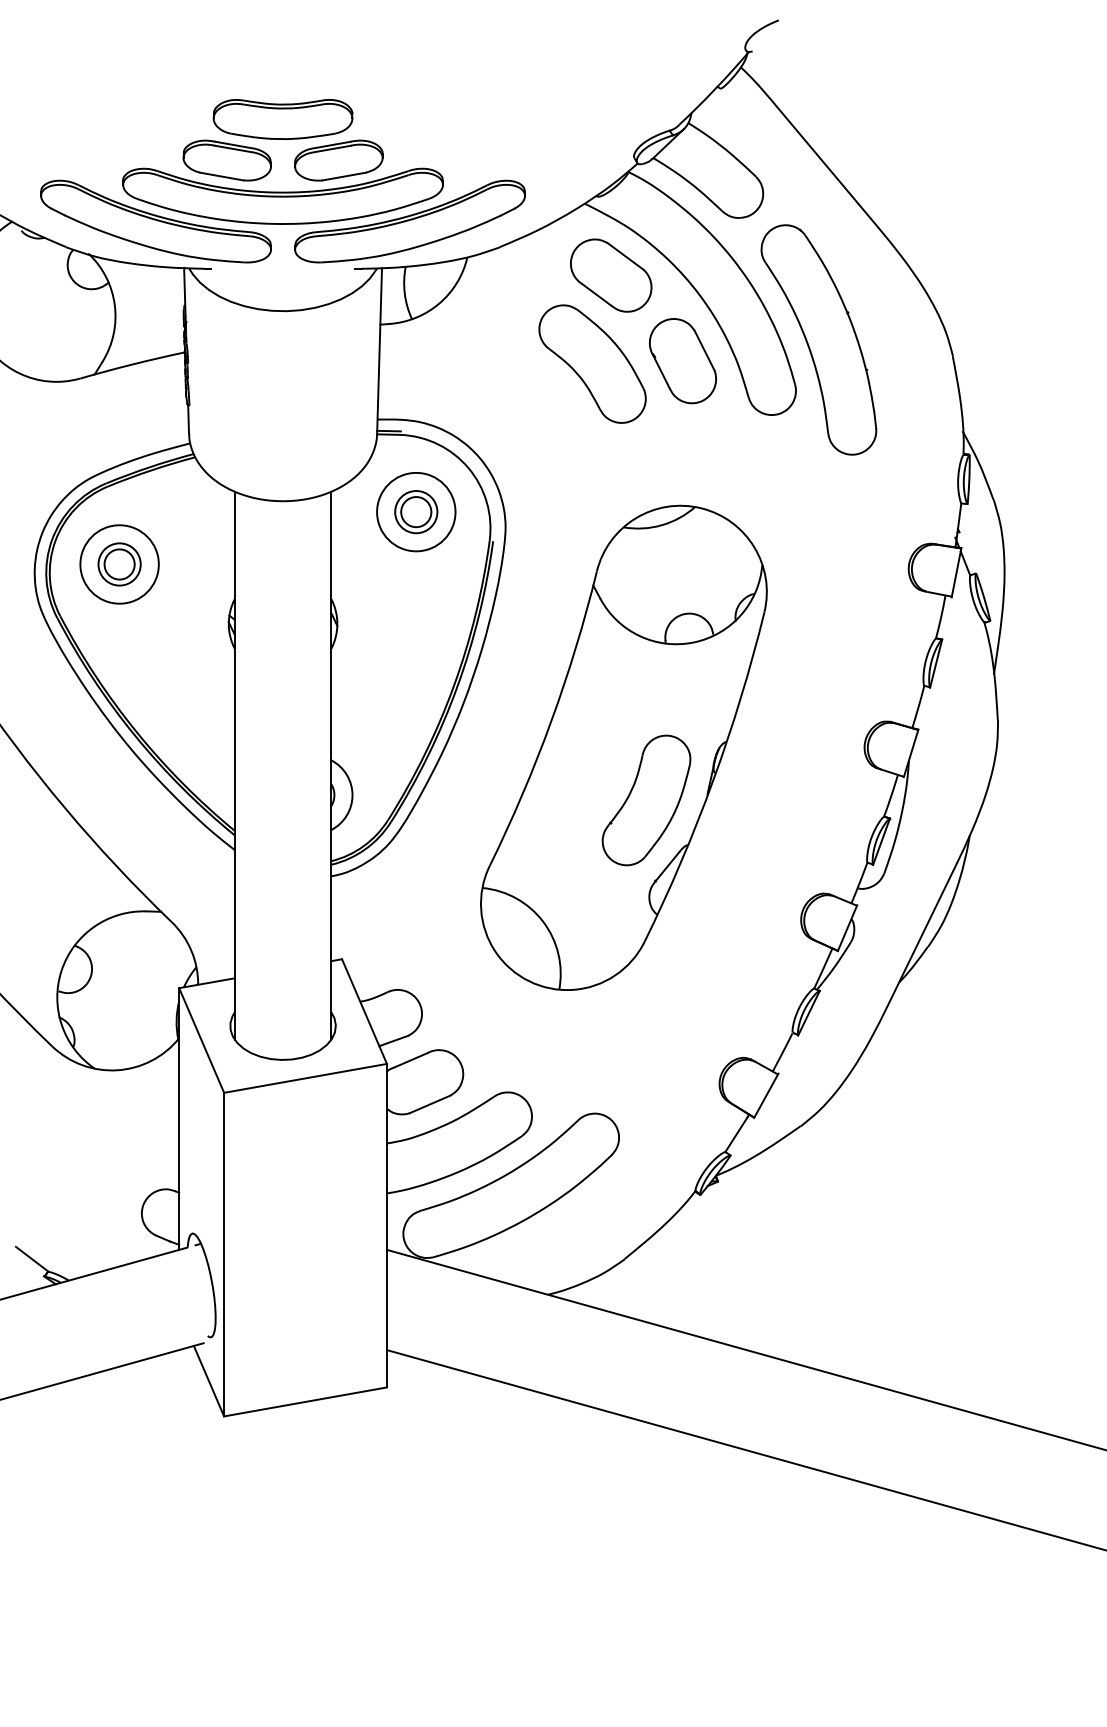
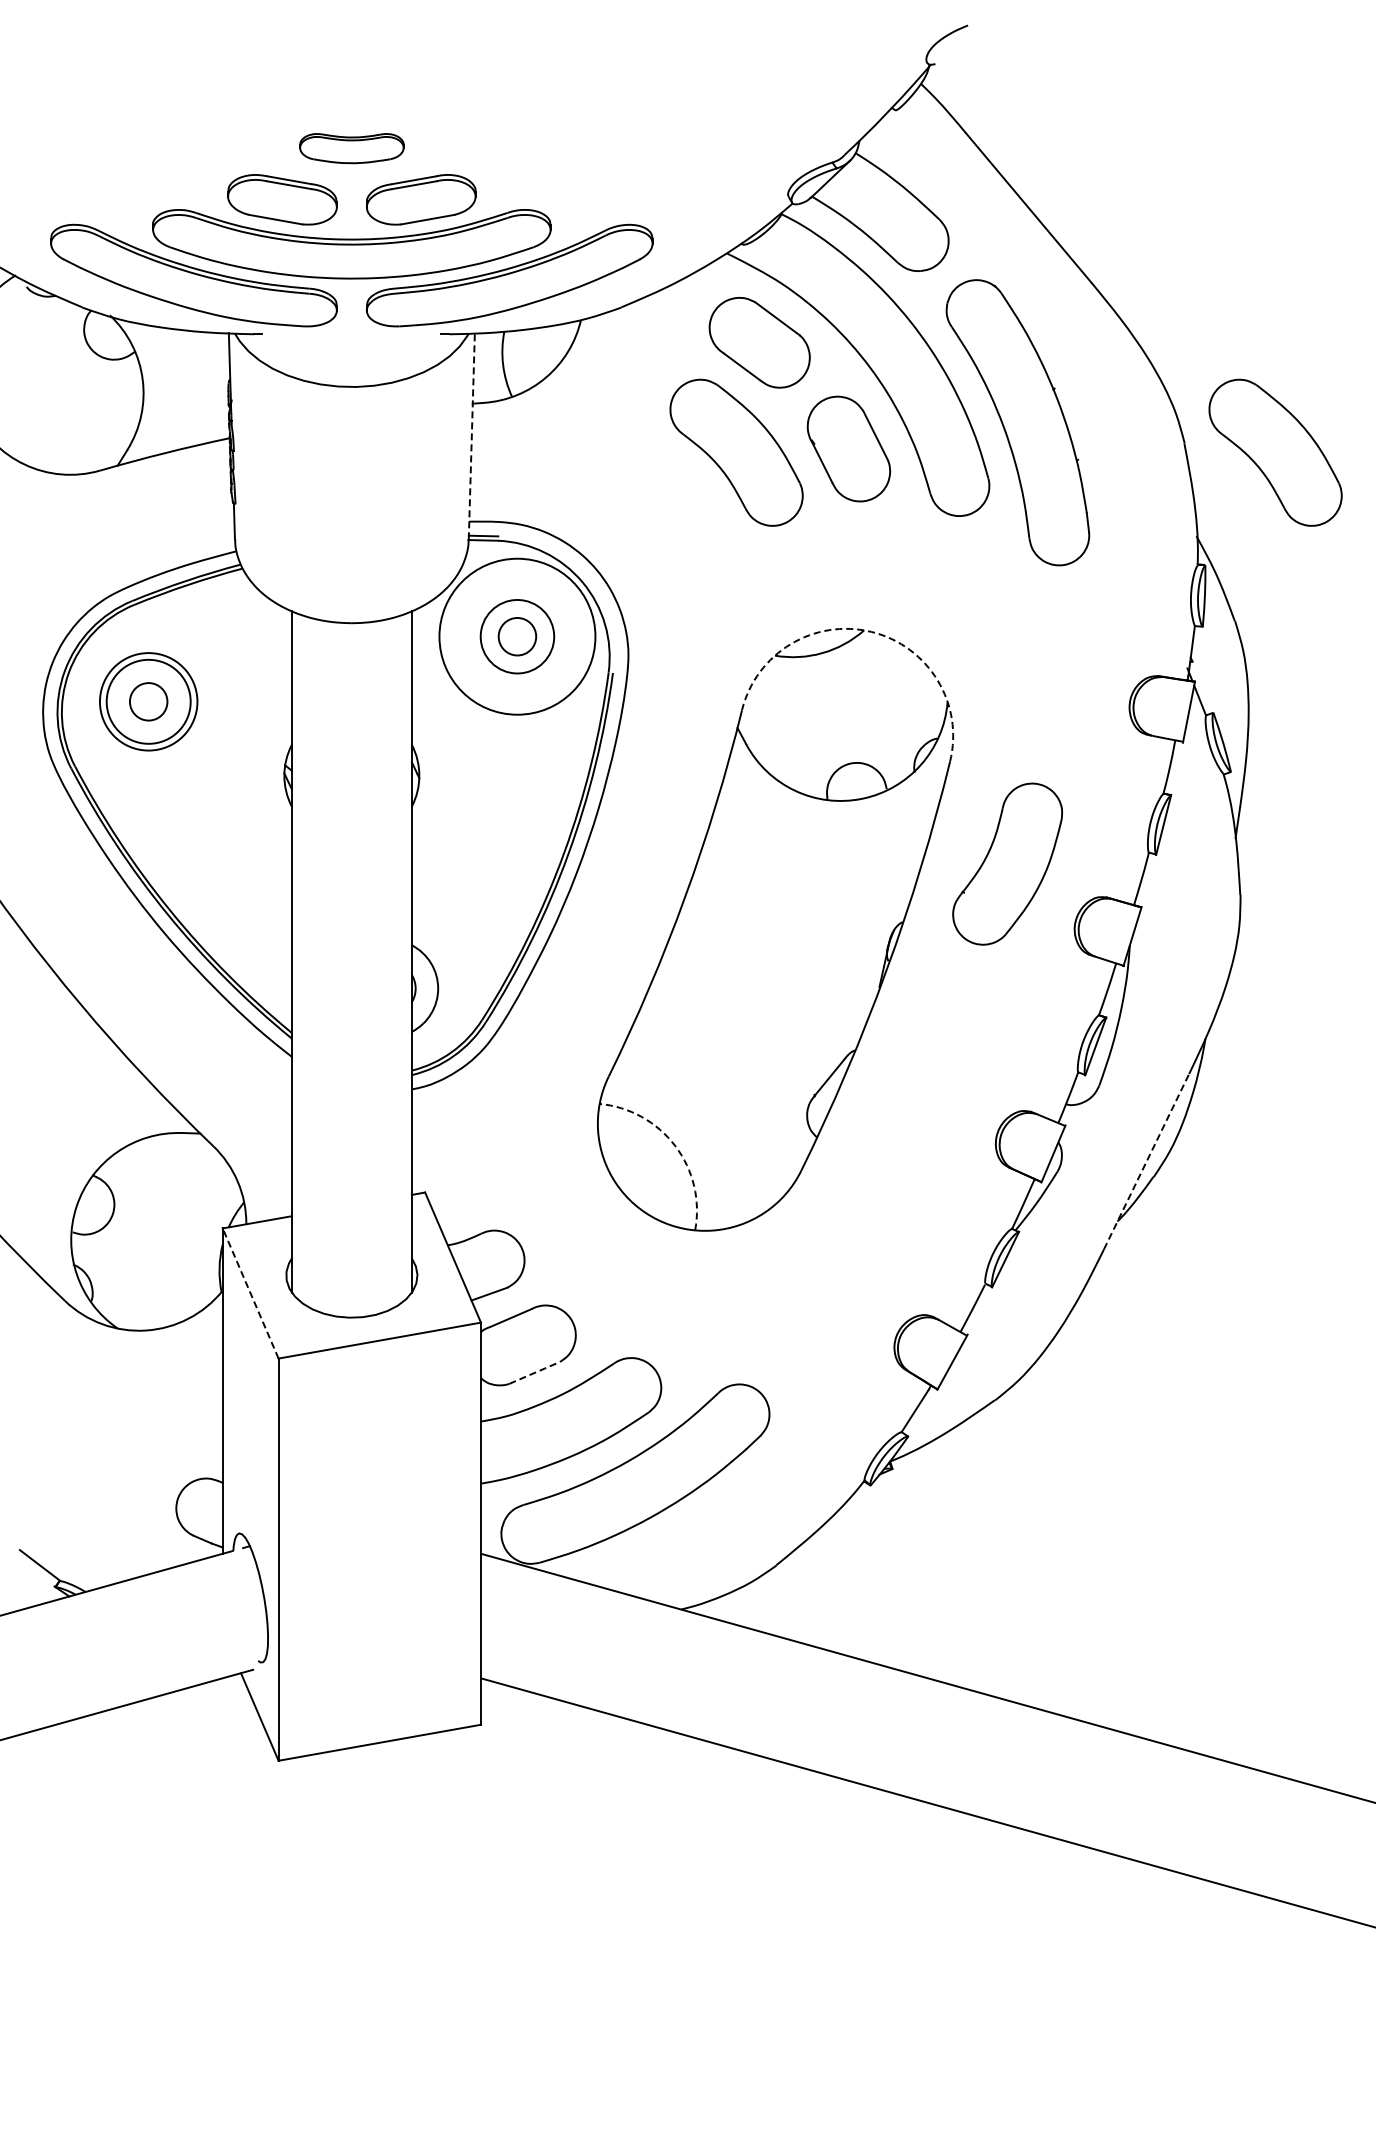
part: (282, 119) -> (351, 148), size x0.6
line: (379, 351) -> (471, 436), solid -> dashed
part: (1026, 363) -> (1275, 452), added
arc: (701, 507) -> (871, 631), solid -> dashed
circle: (416, 511) -> (517, 636), size x1.4
circle: (416, 511) -> (517, 636), size x1.6
circle: (119, 564) -> (148, 701), size x1.6
part: (646, 799) -> (1007, 863), moved
arc: (543, 922) -> (675, 1146), solid -> dashed
line: (922, 934) -> (1146, 1161), solid -> dashed
line: (201, 1040) -> (250, 1293), solid -> dashed
line: (430, 1104) -> (534, 1372), solid -> dashed

